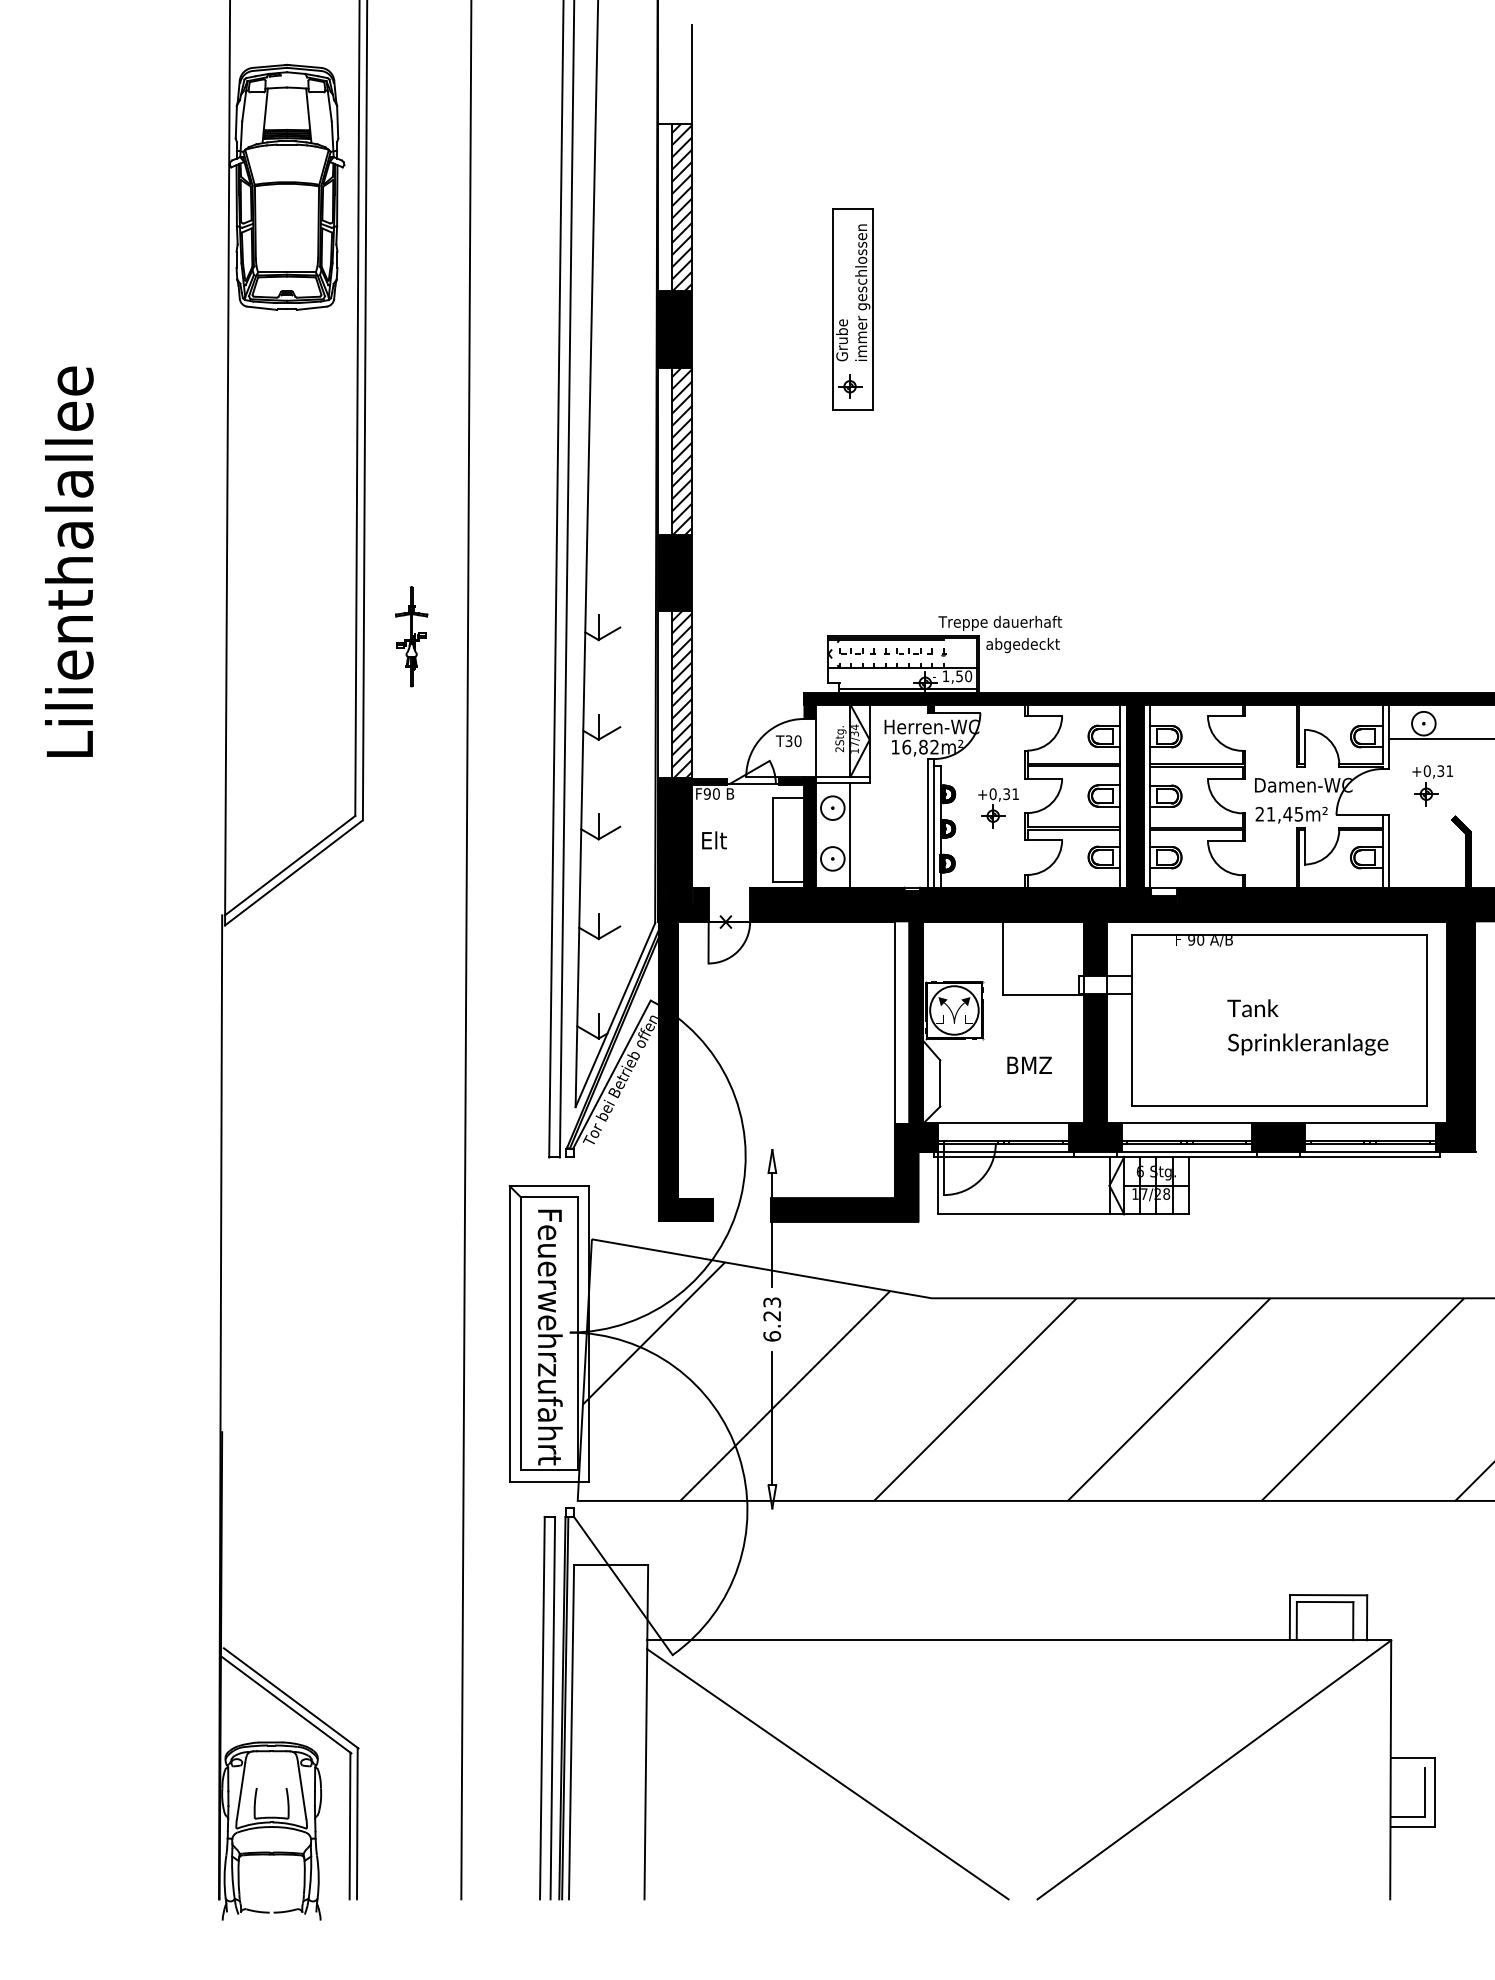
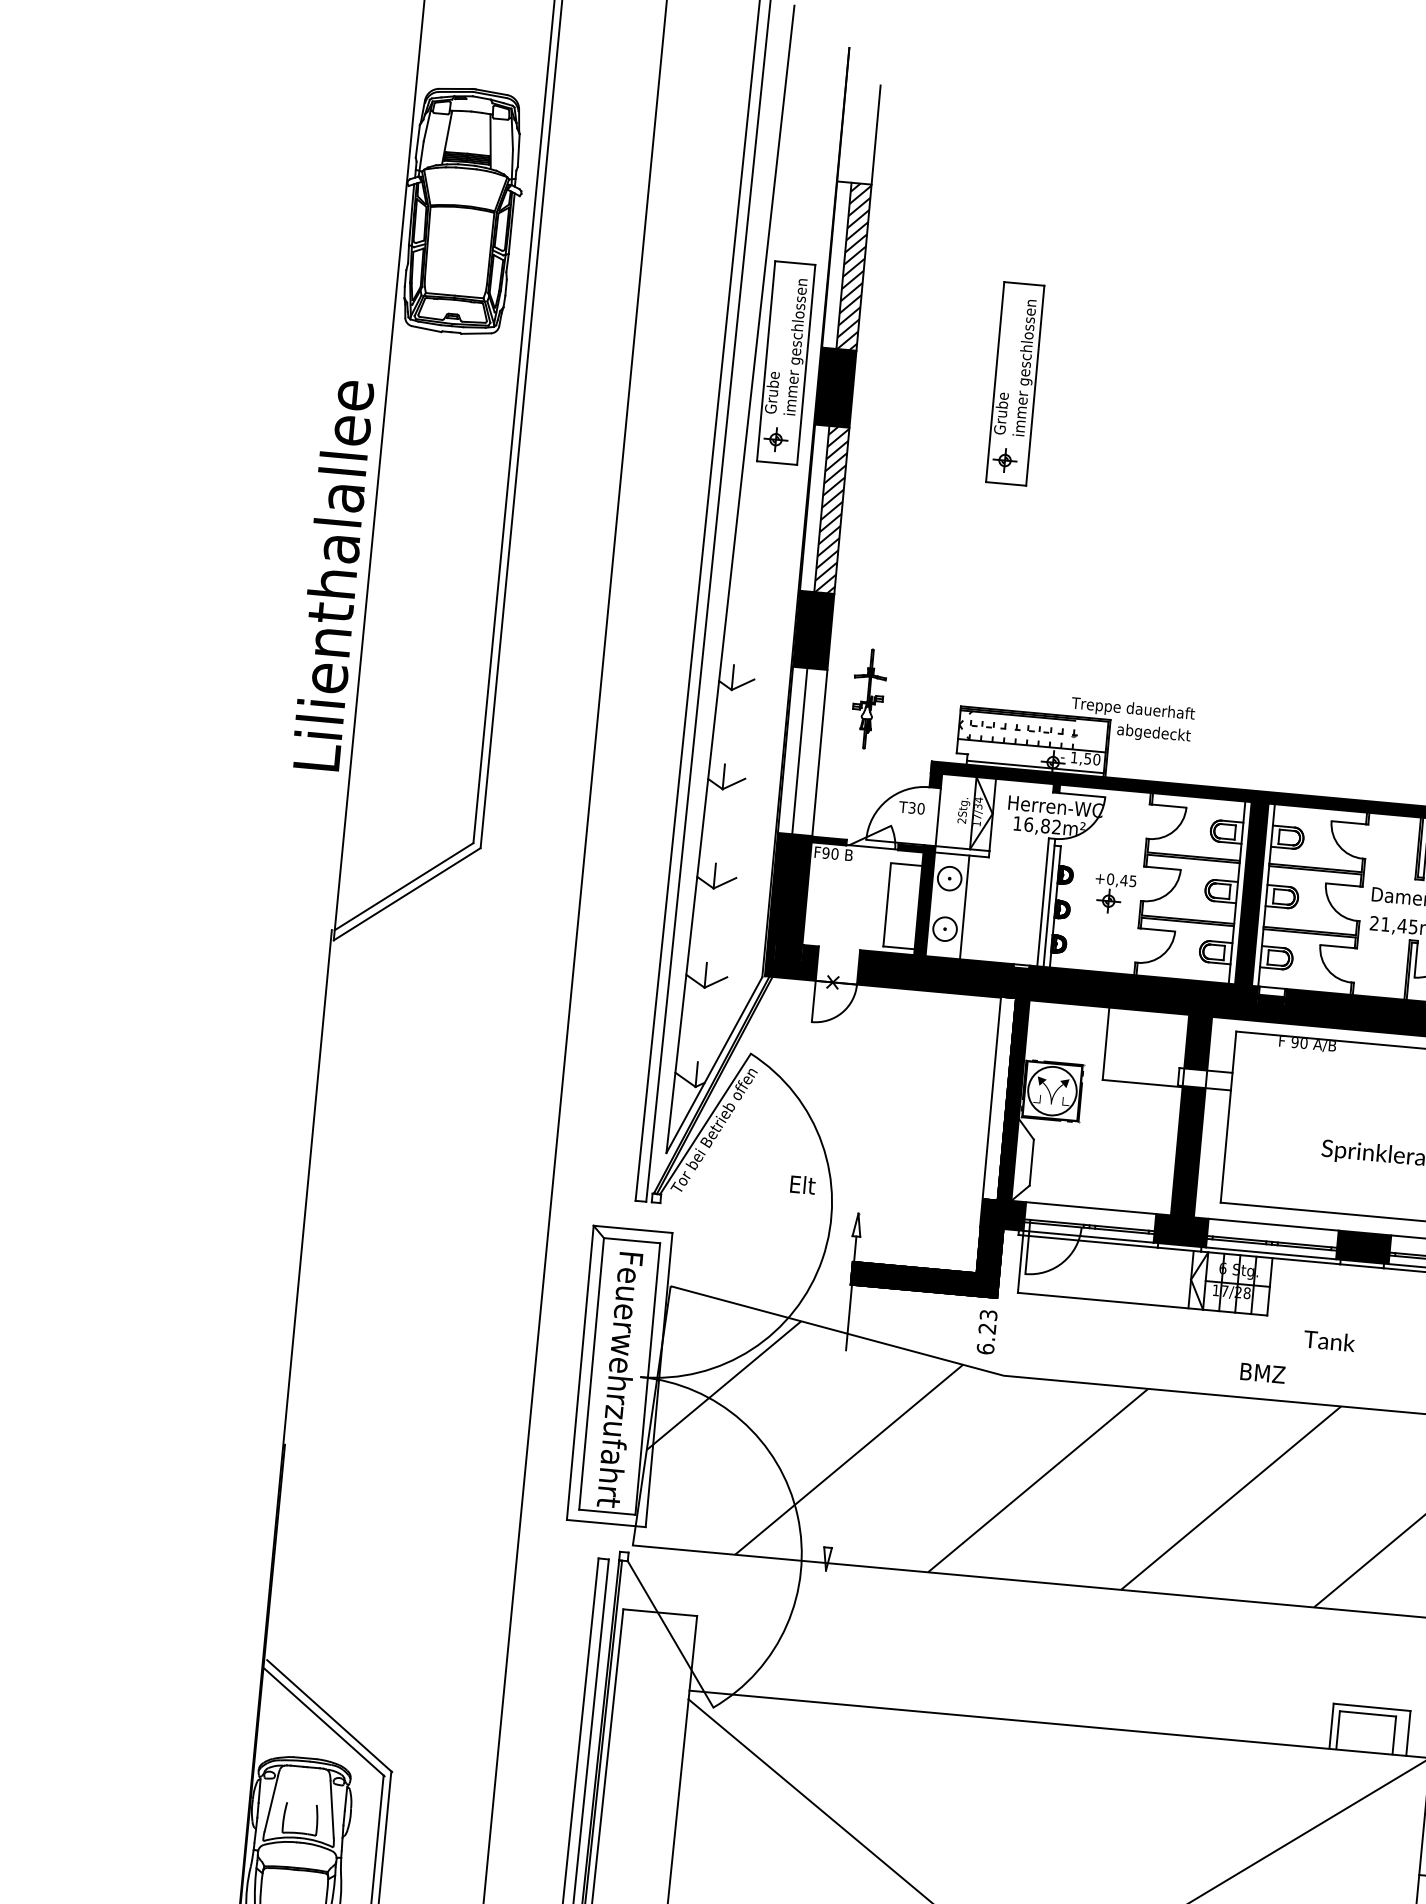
part: (622, 309) -> (785, 362), added
text: (69, 561) -> (333, 574), moved
part: (411, 636) -> (868, 698), moved
hatch: (682, 694) -> (810, 751), removed
text: (1010, 794) -> (1127, 881), +0,31 -> +0,45
text: (714, 840) -> (803, 1184), moved
text: (1252, 1008) -> (1329, 1341), moved
text: (1029, 1064) -> (1262, 1372), moved
fill: (685, 1072) -> (779, 1128), removed
text: (772, 1319) -> (987, 1332), moved
line: (772, 1418) -> (834, 1481), removed

